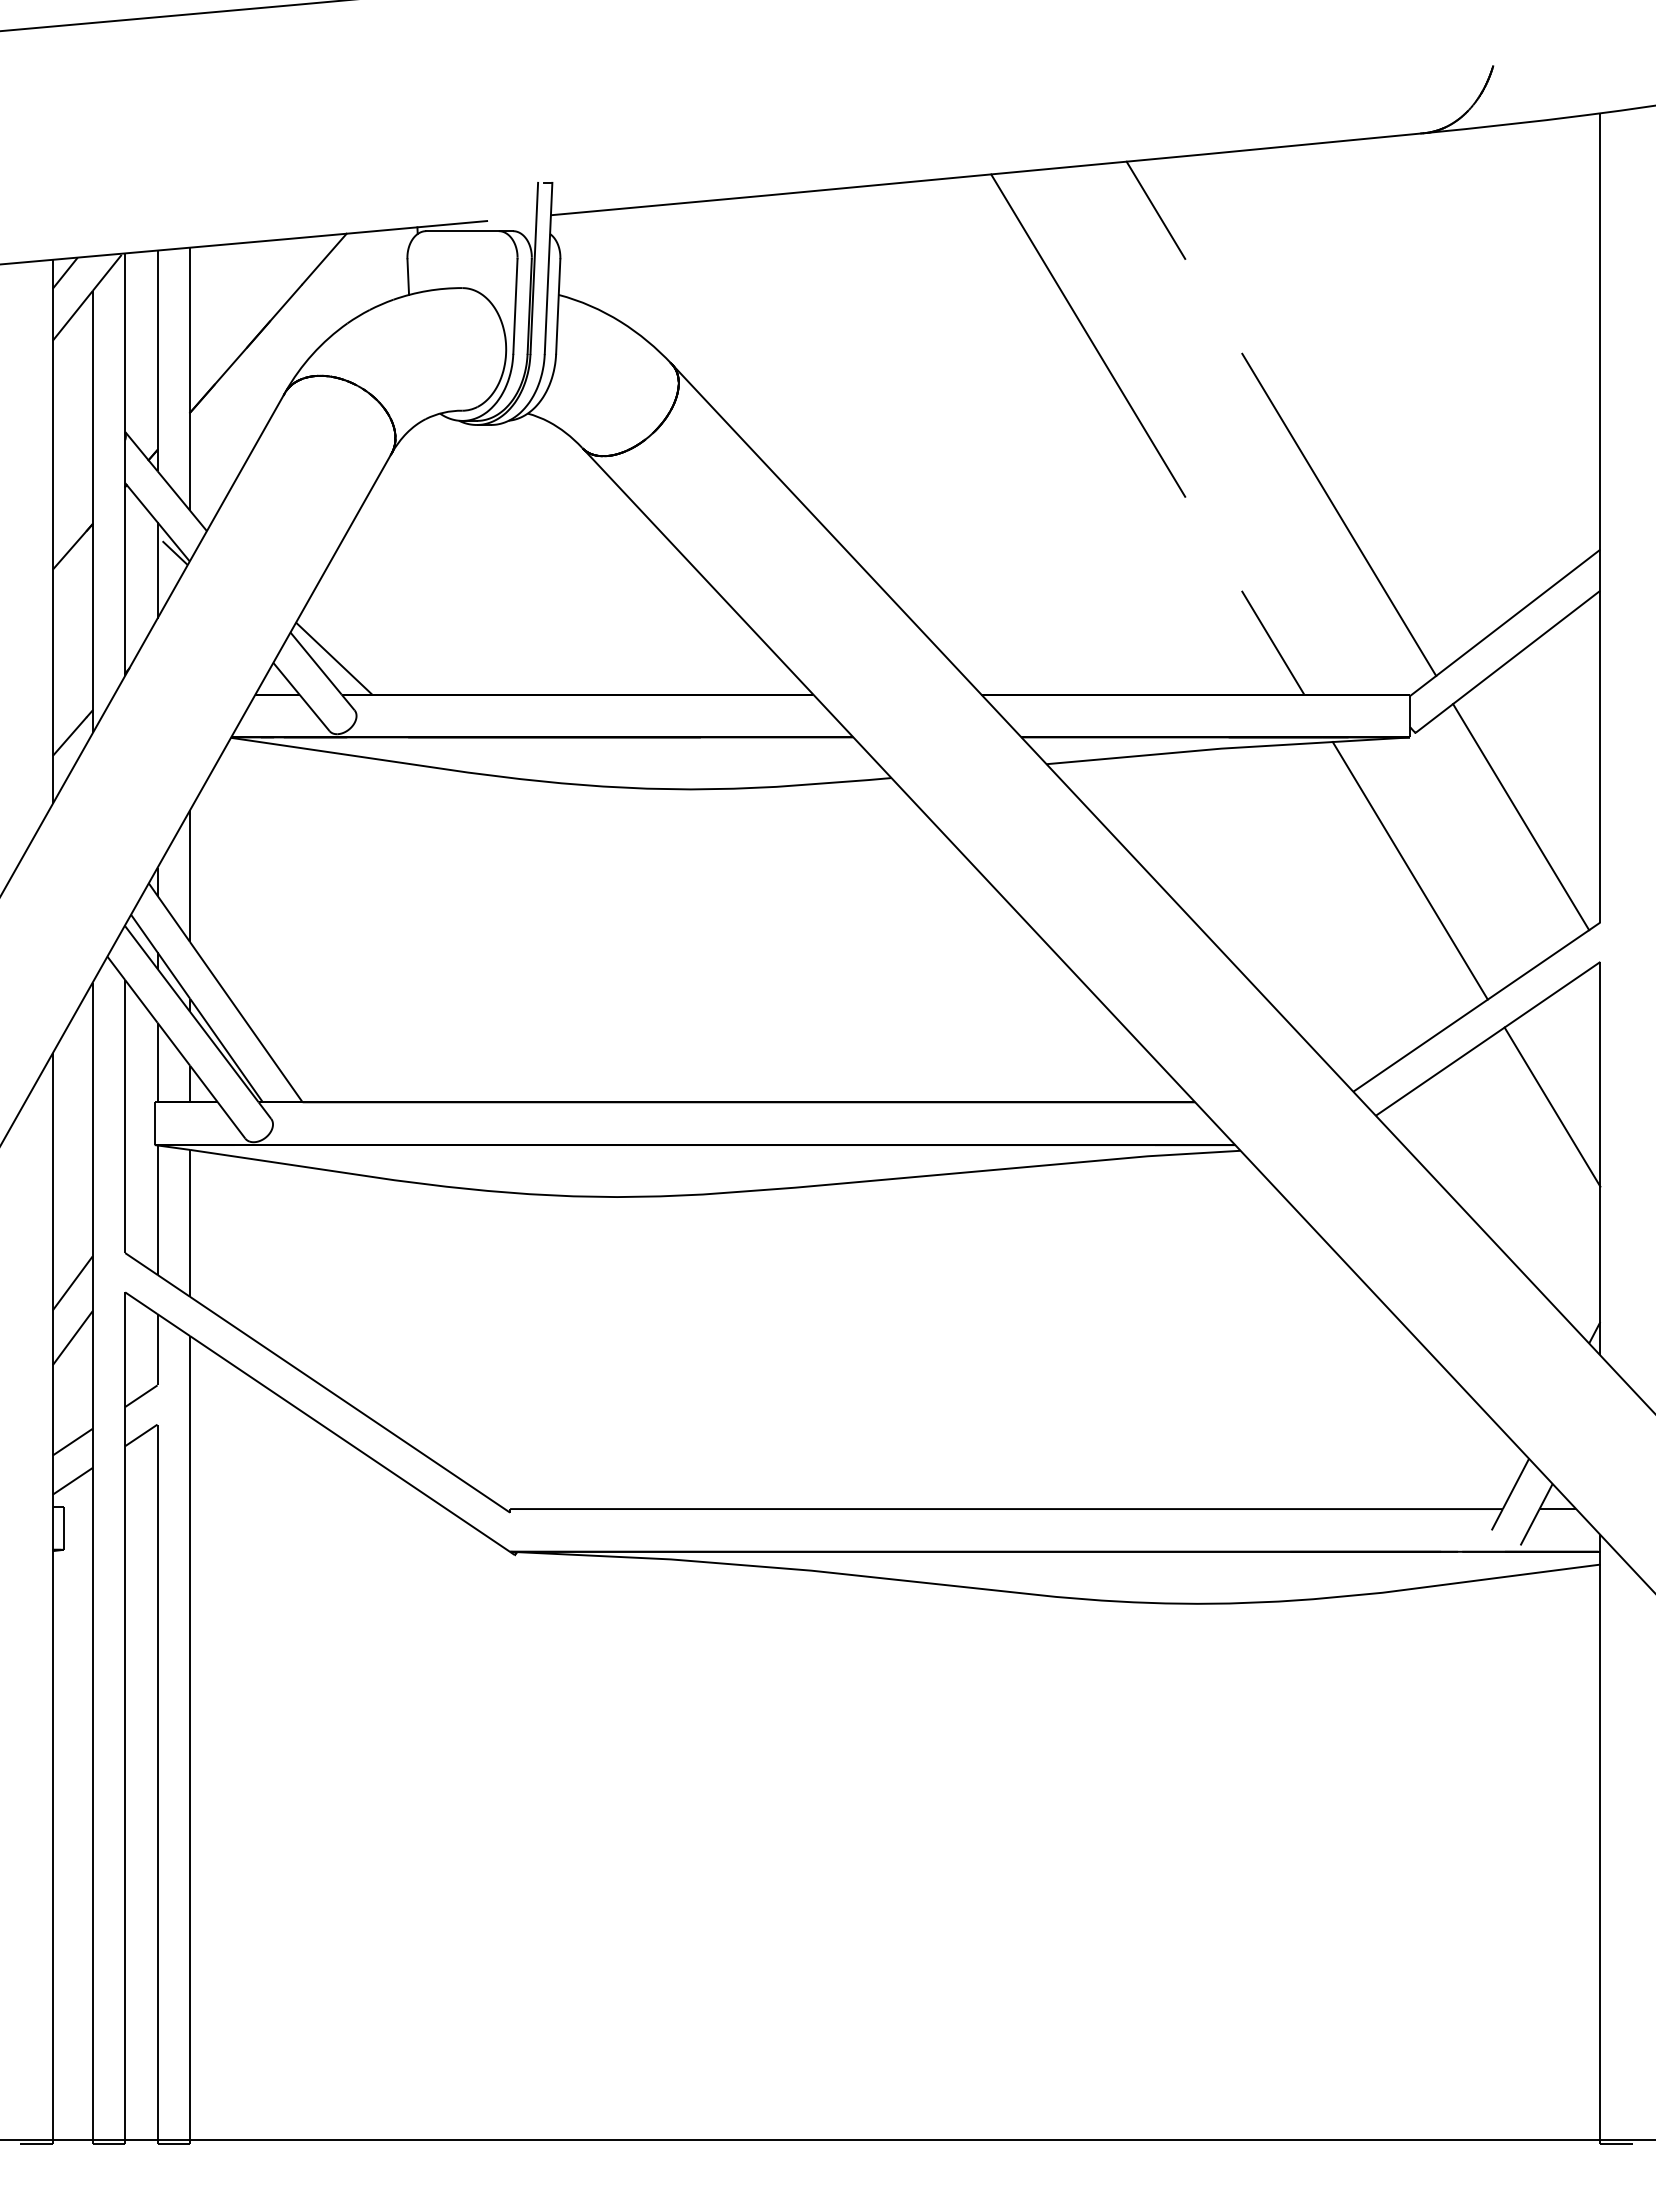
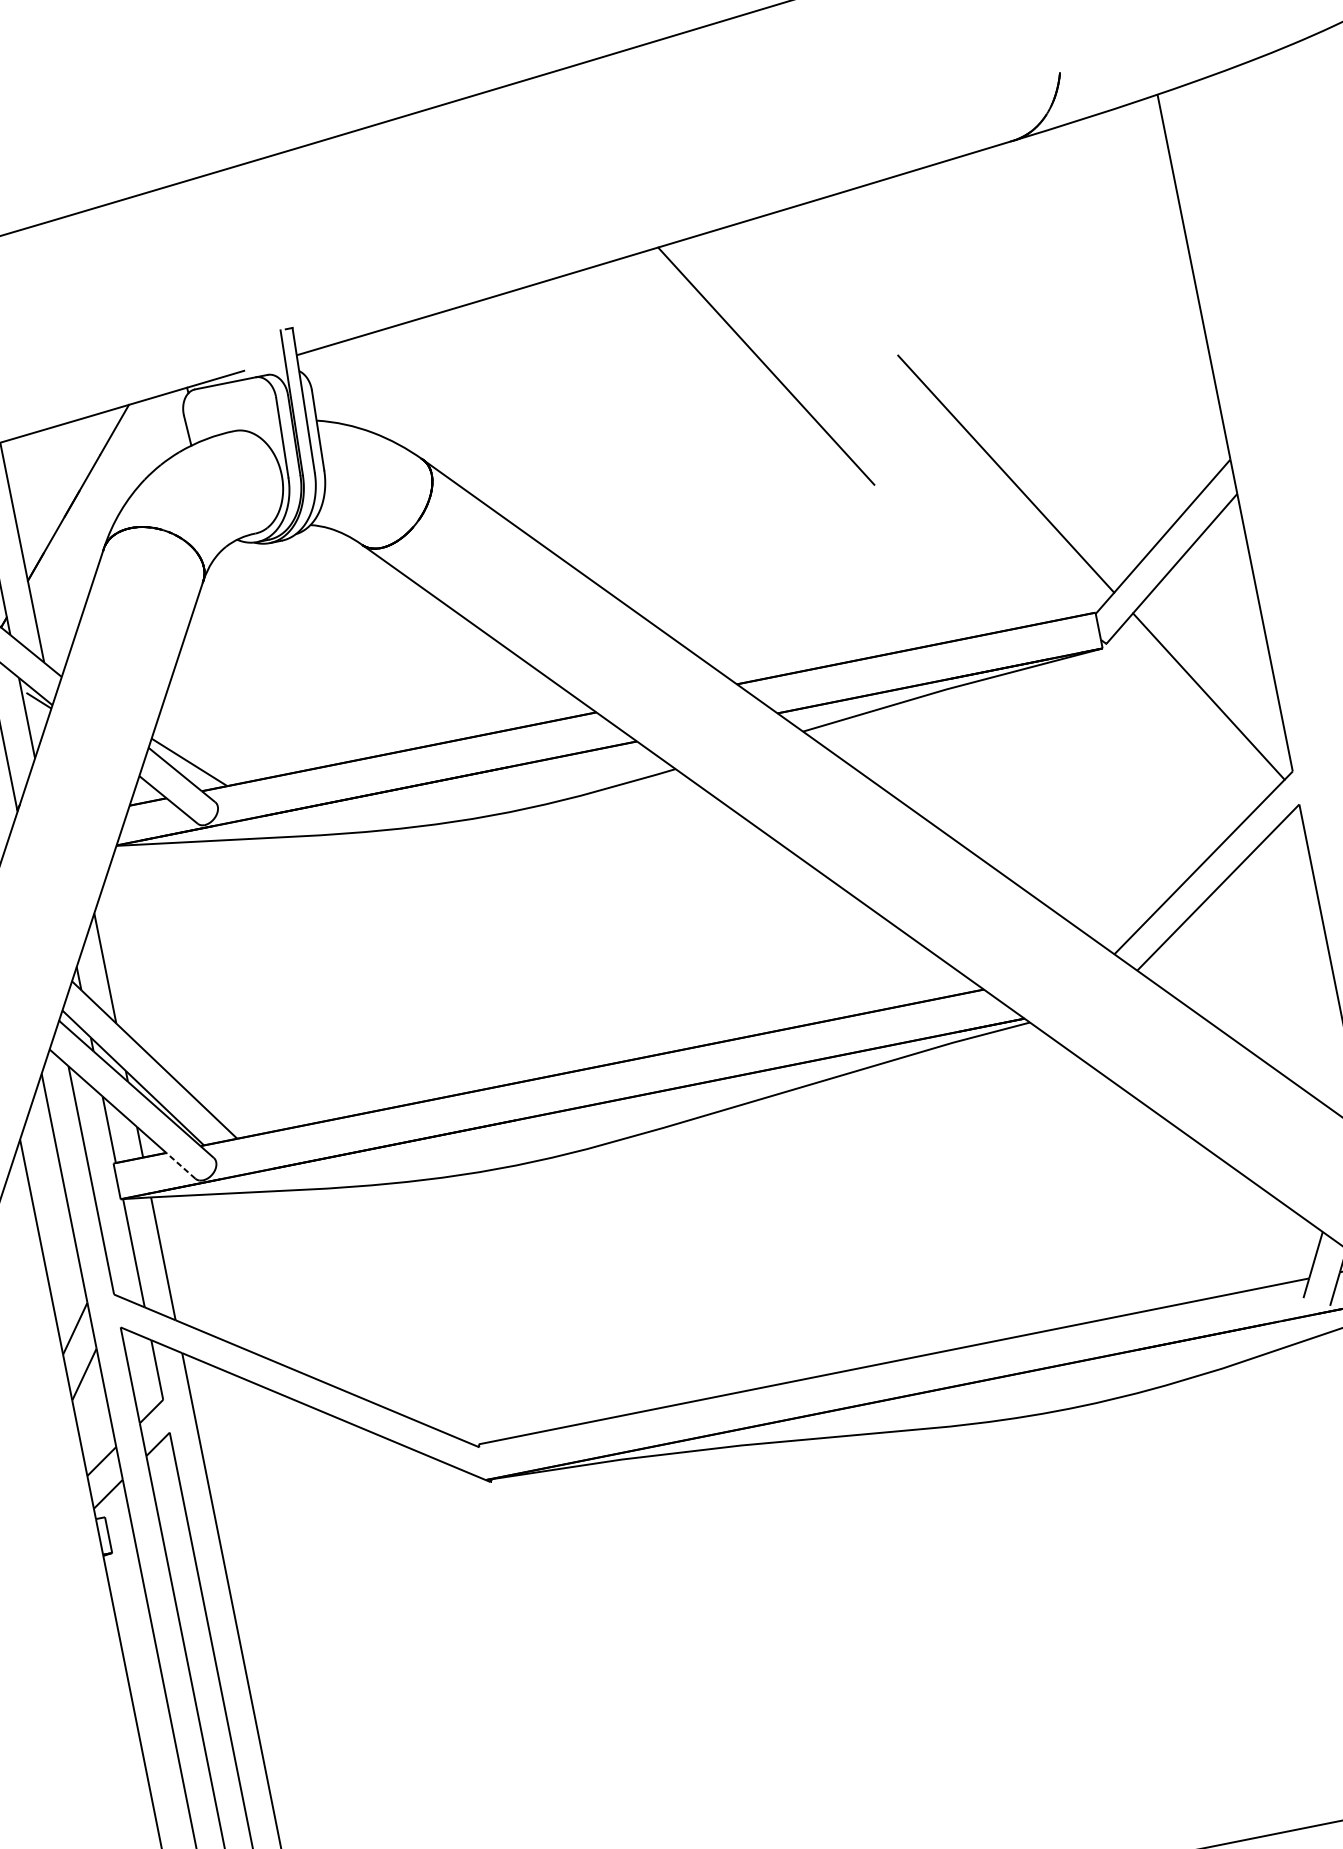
line: (1155, 209) -> (801, 249), removed
line: (1273, 642) -> (972, 591), removed
line: (1409, 870) -> (1124, 759), removed
line: (1552, 1106) -> (1283, 933), removed
line: (231, 1120) -> (180, 1165), solid -> dashed

